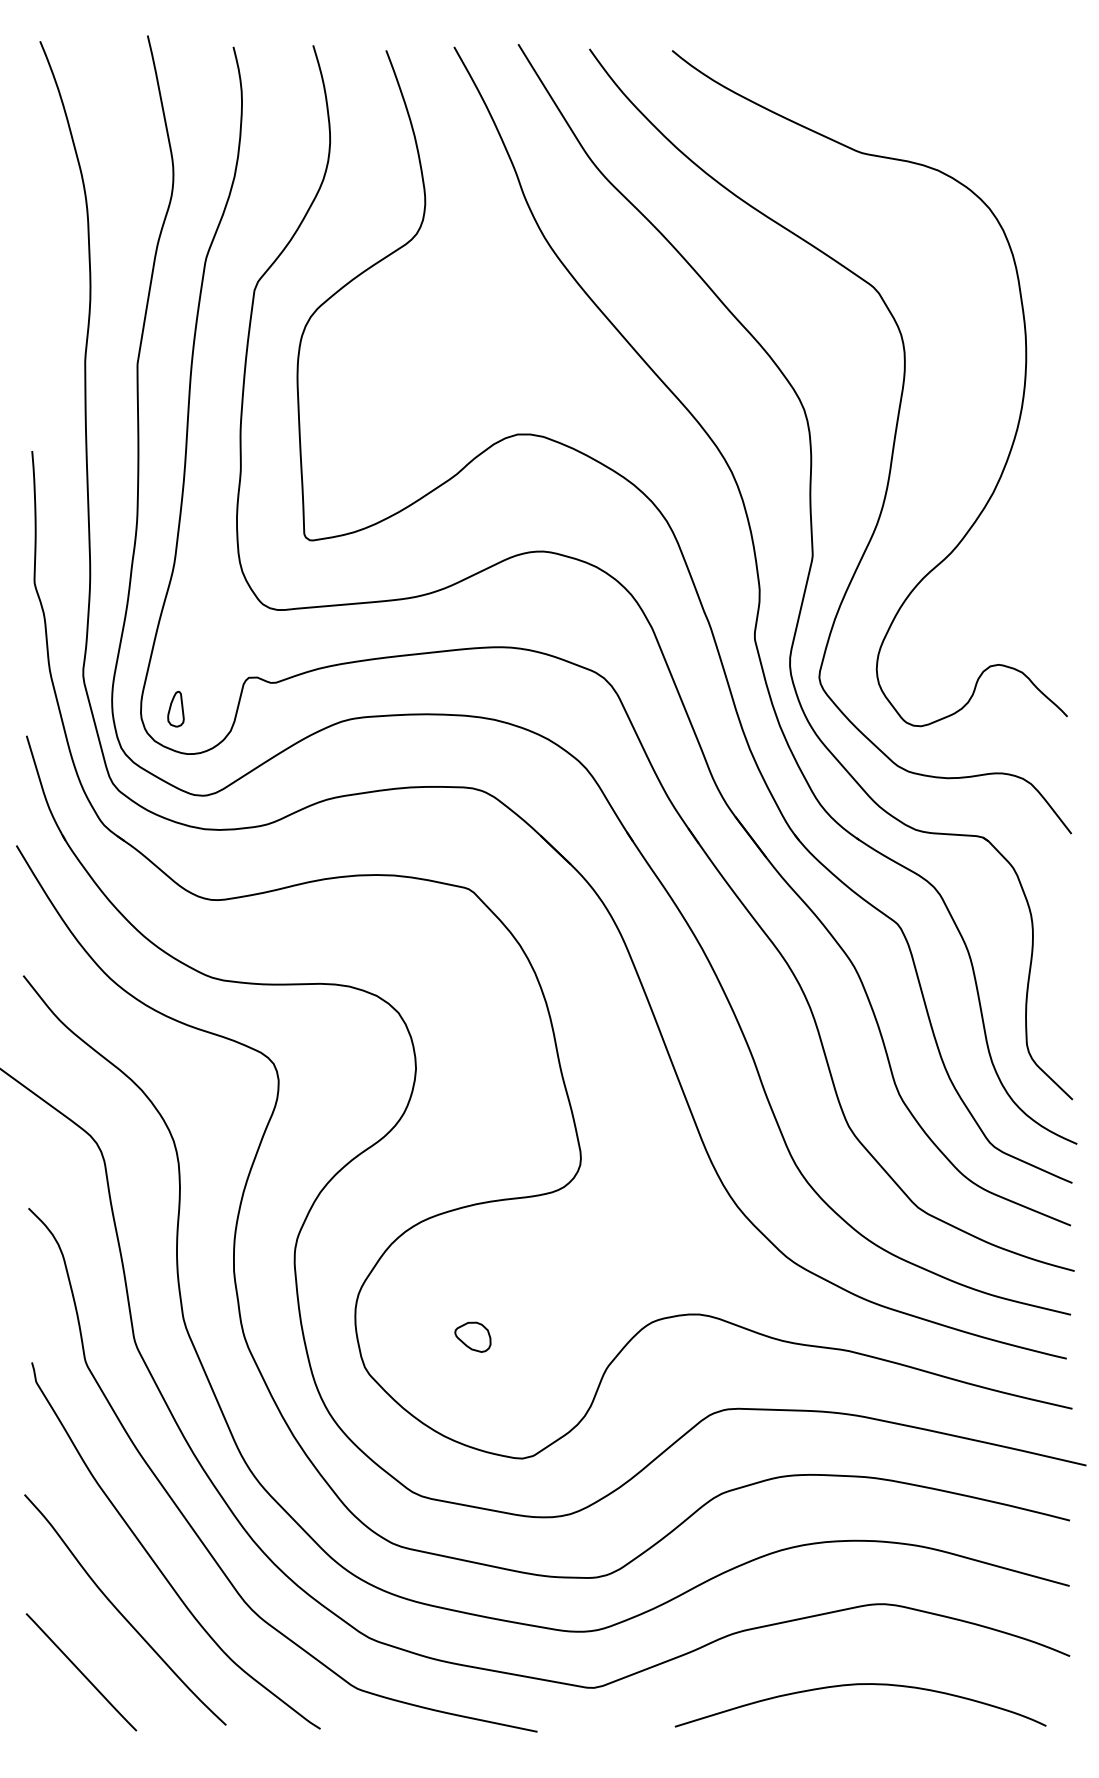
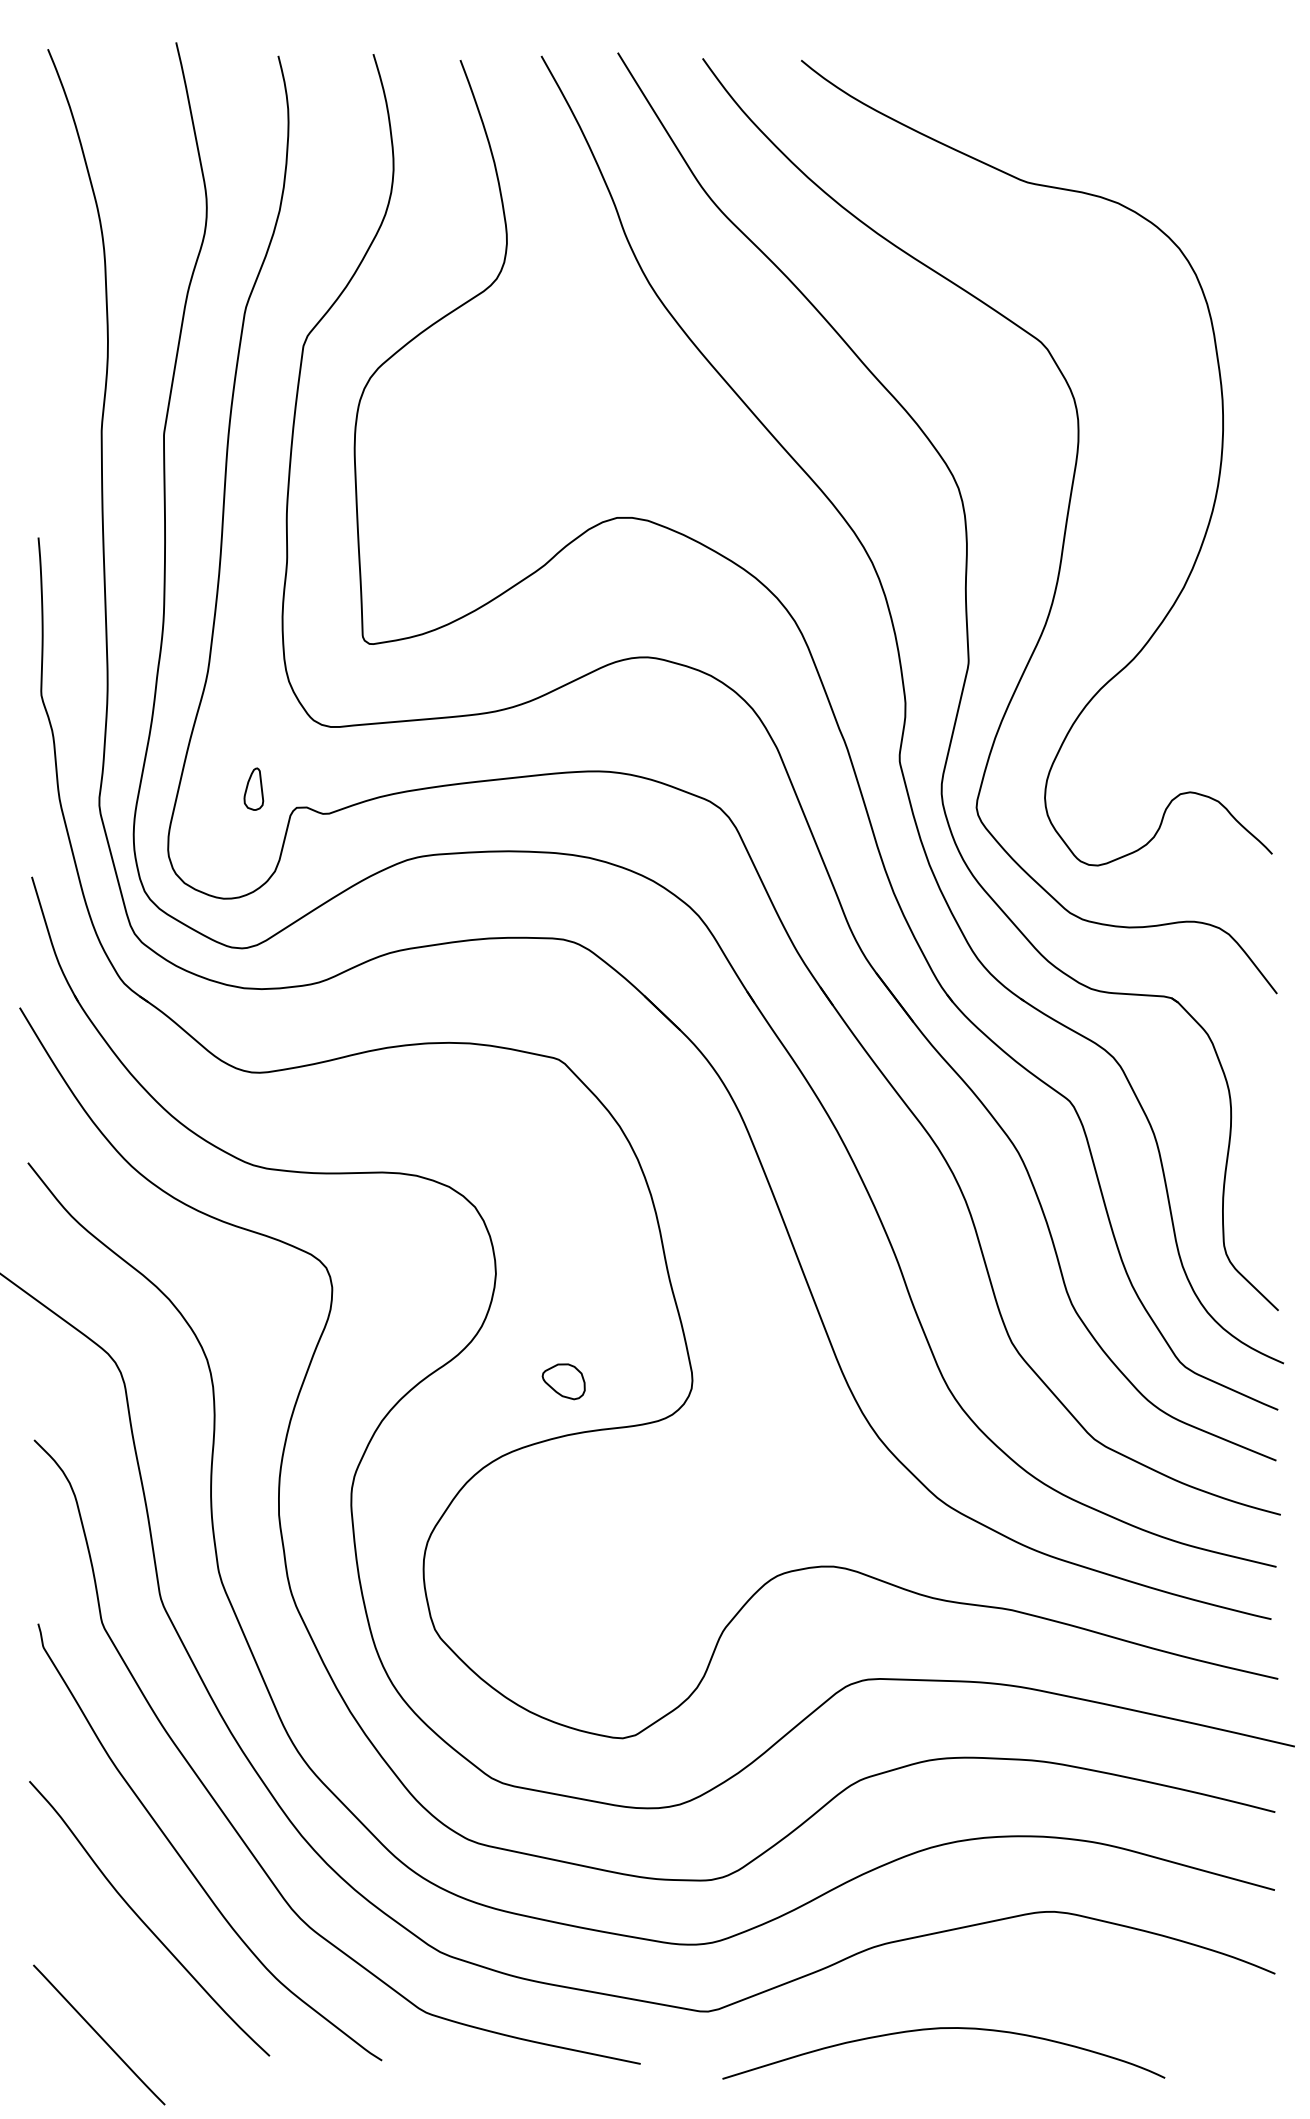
part: (175, 708) -> (253, 788), moved
part: (472, 1337) -> (563, 1381), moved
line: (81, 1671) -> (99, 2034), moved
curve: (857, 1685) -> (940, 2029), moved

